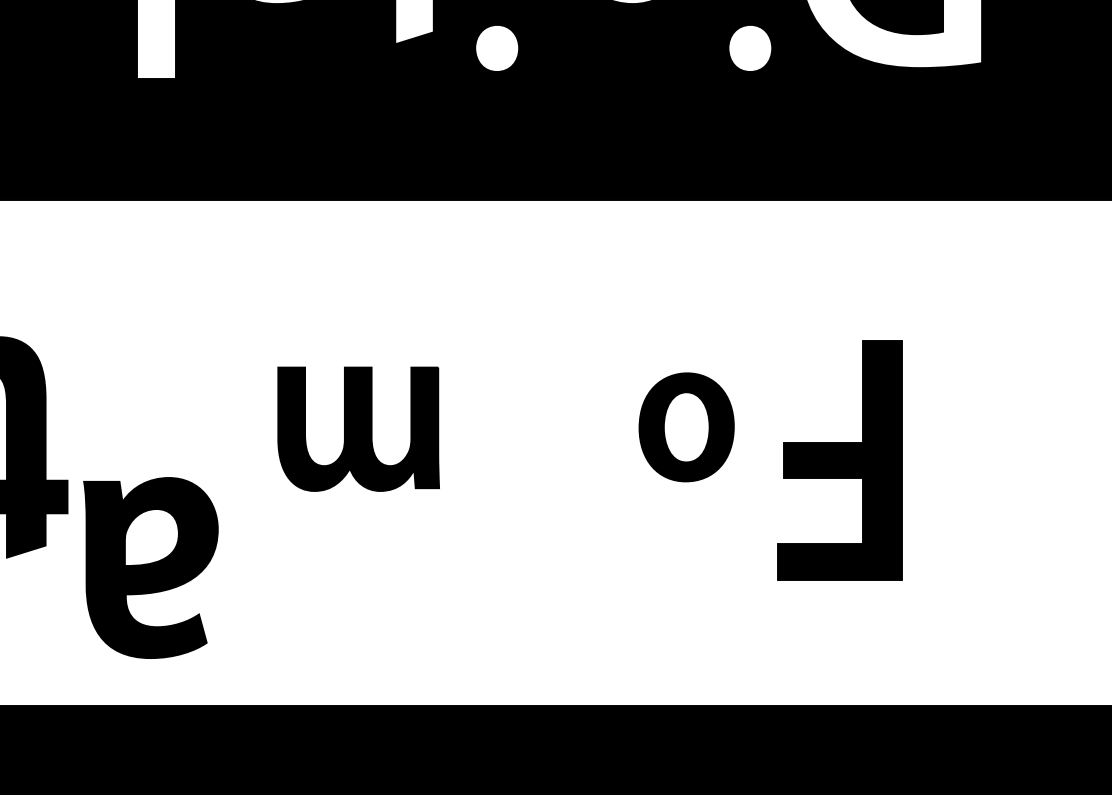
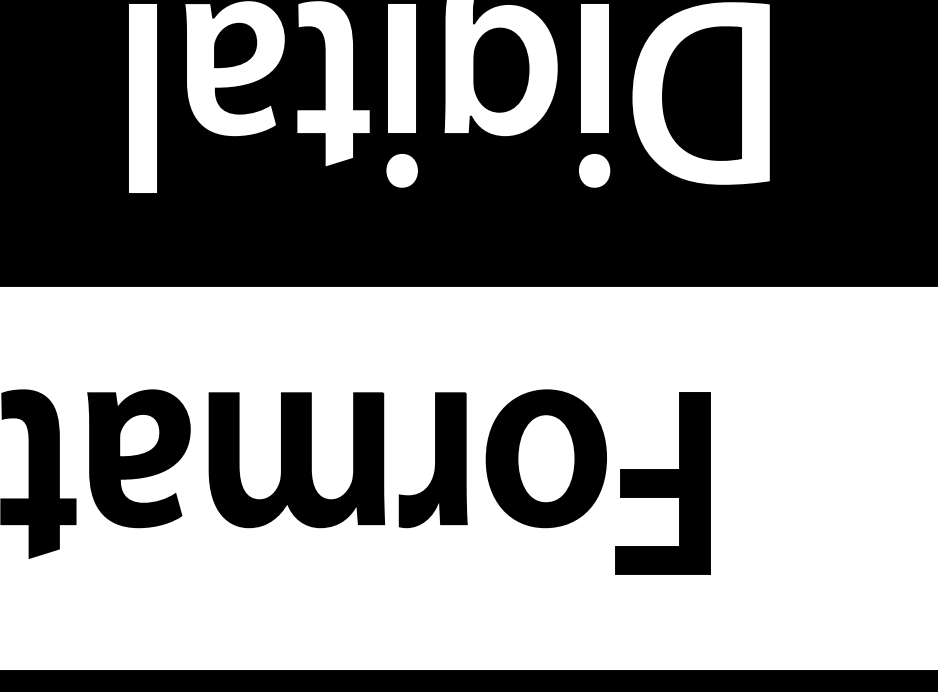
part: (685, 426) -> (545, 458), size x1.67
part: (358, 429) -> (296, 460), size x1.43
part: (537, 429) -> (432, 460), added
part: (150, 567) -> (138, 458), moved

